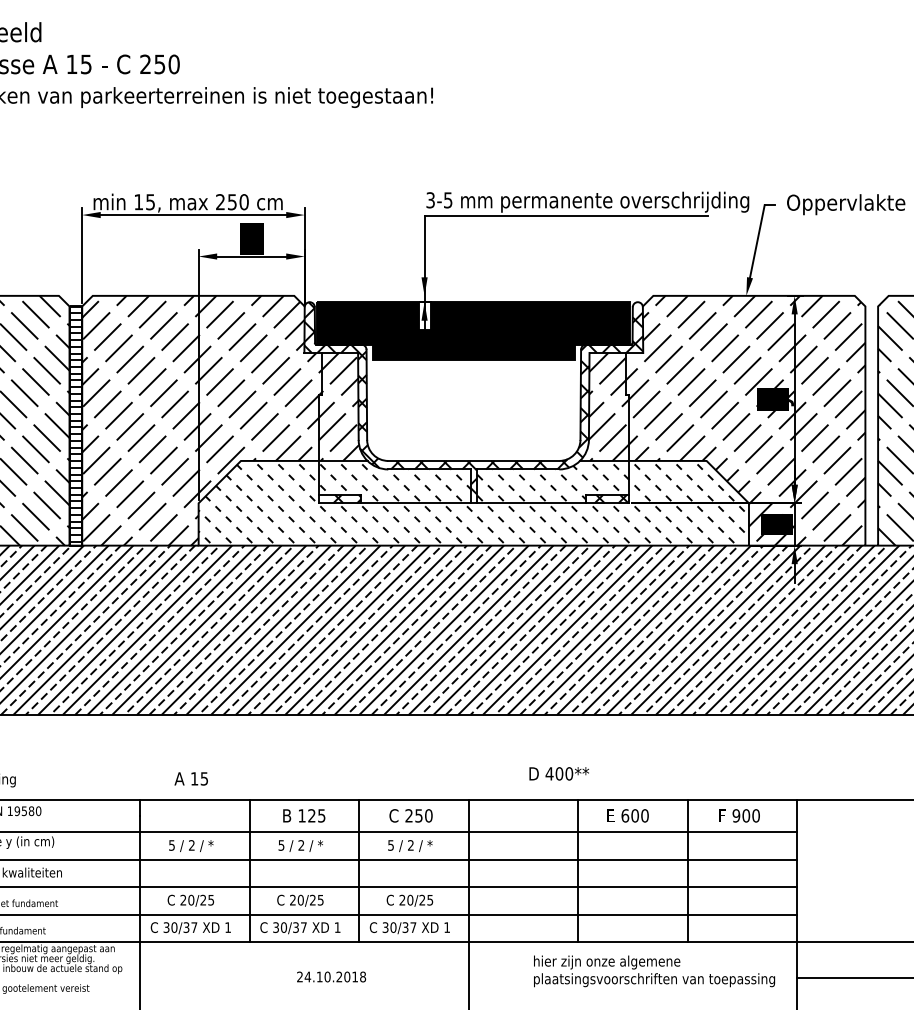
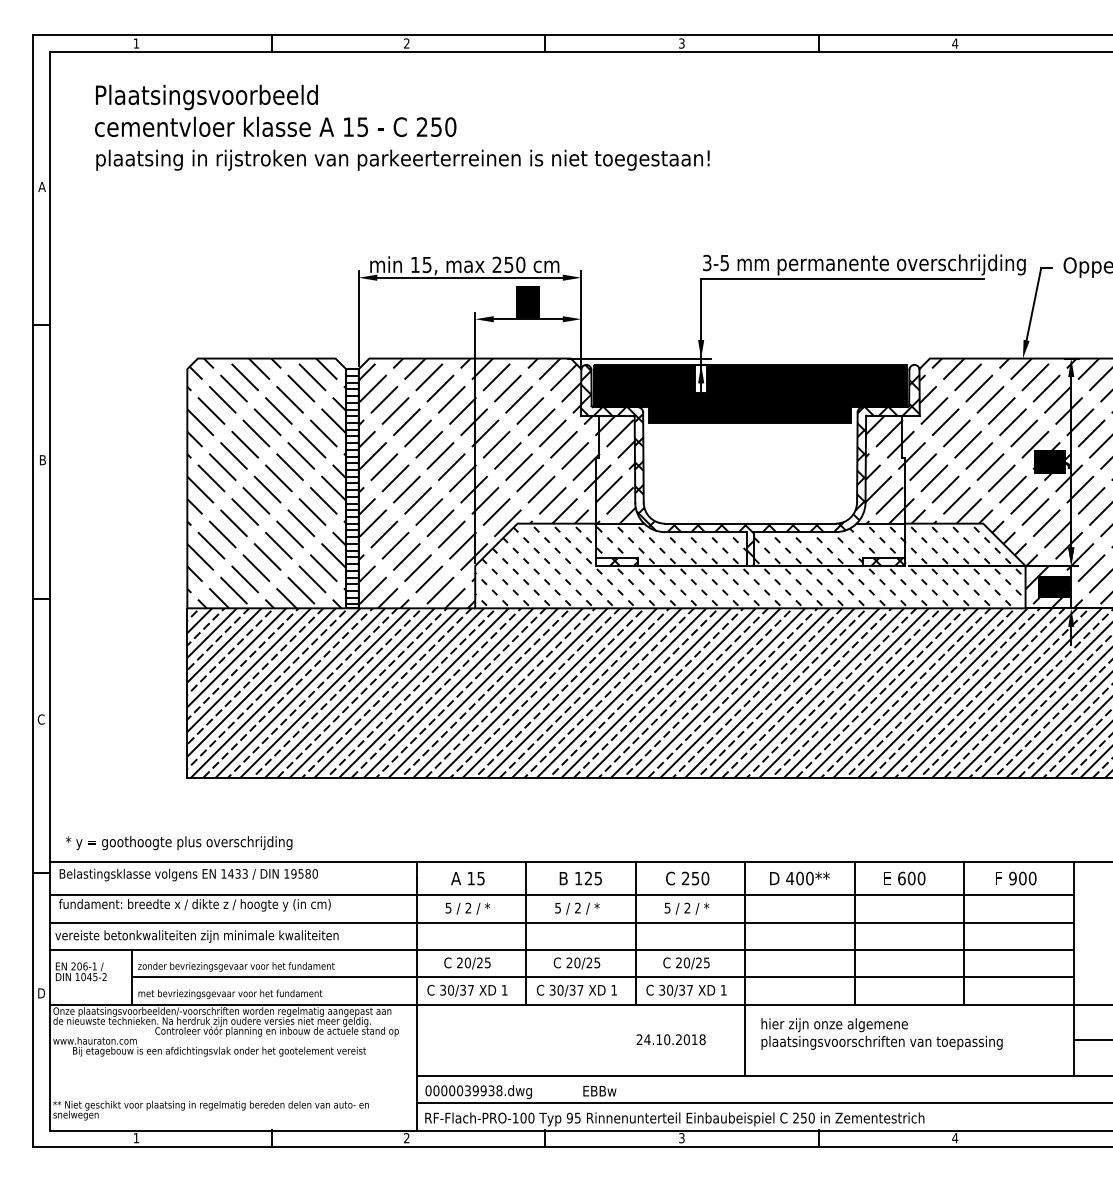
line: (362, 295) -> (639, 358), added
text: (558, 773) -> (799, 878), moved
text: (190, 778) -> (467, 878), moved
text: (653, 970) -> (881, 1033), moved
text: (330, 976) -> (670, 1039), moved

